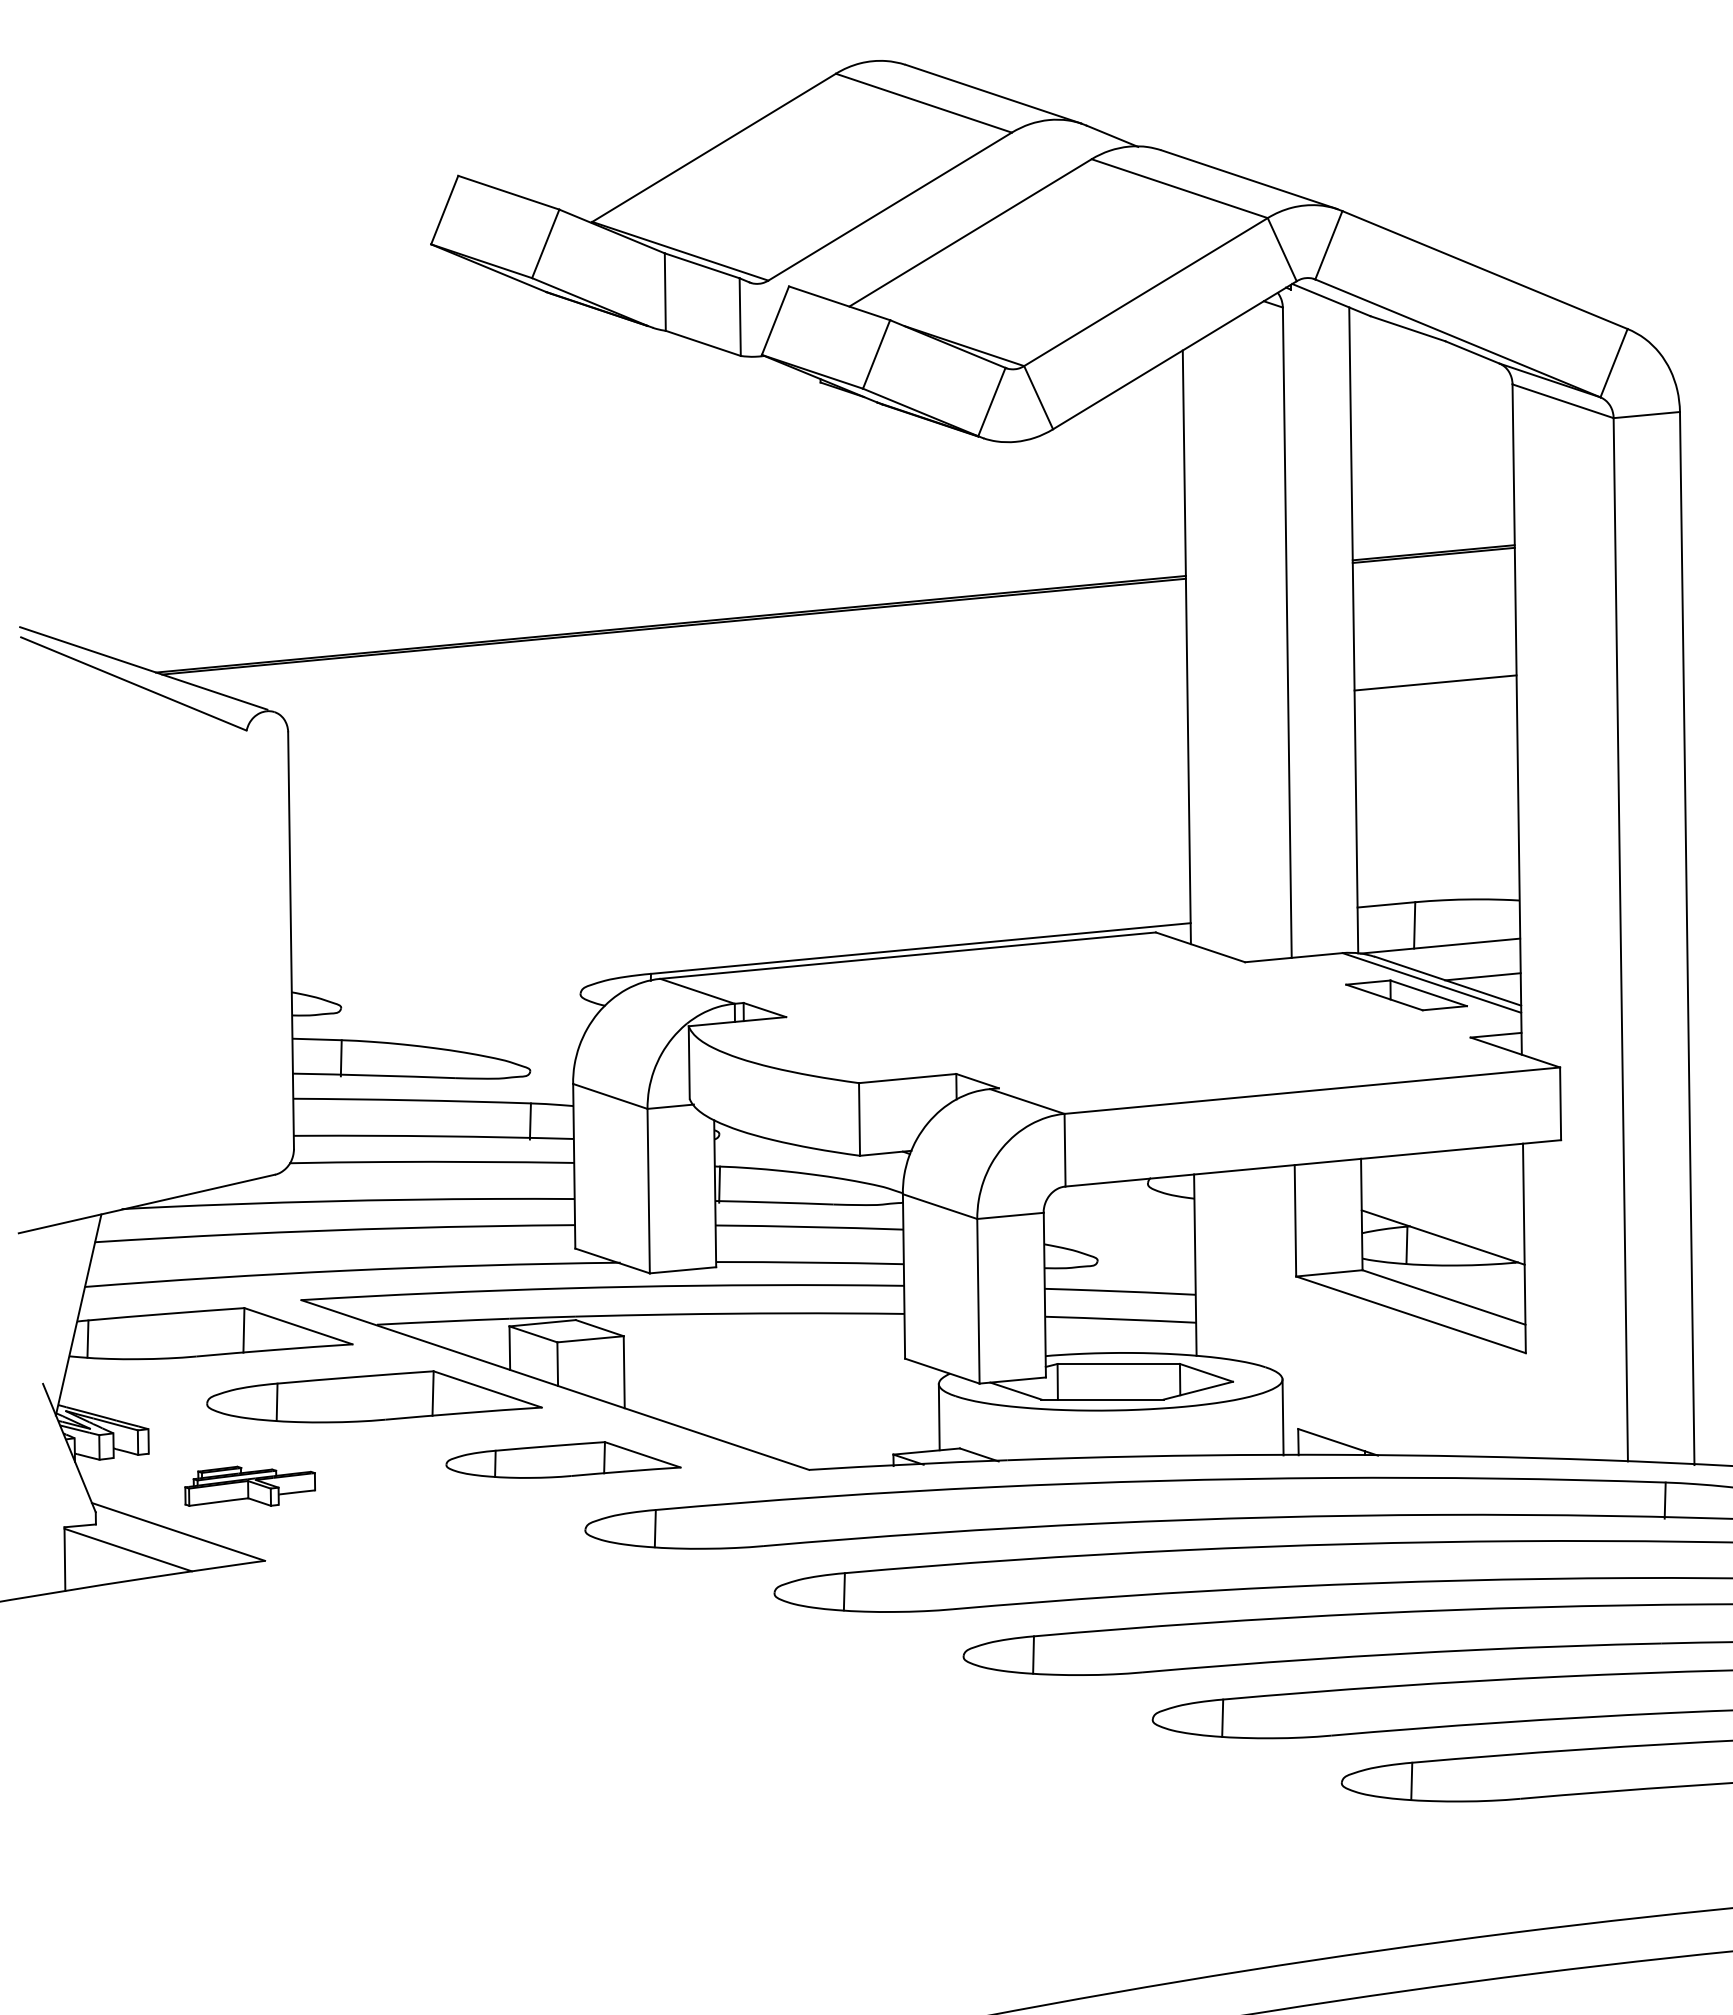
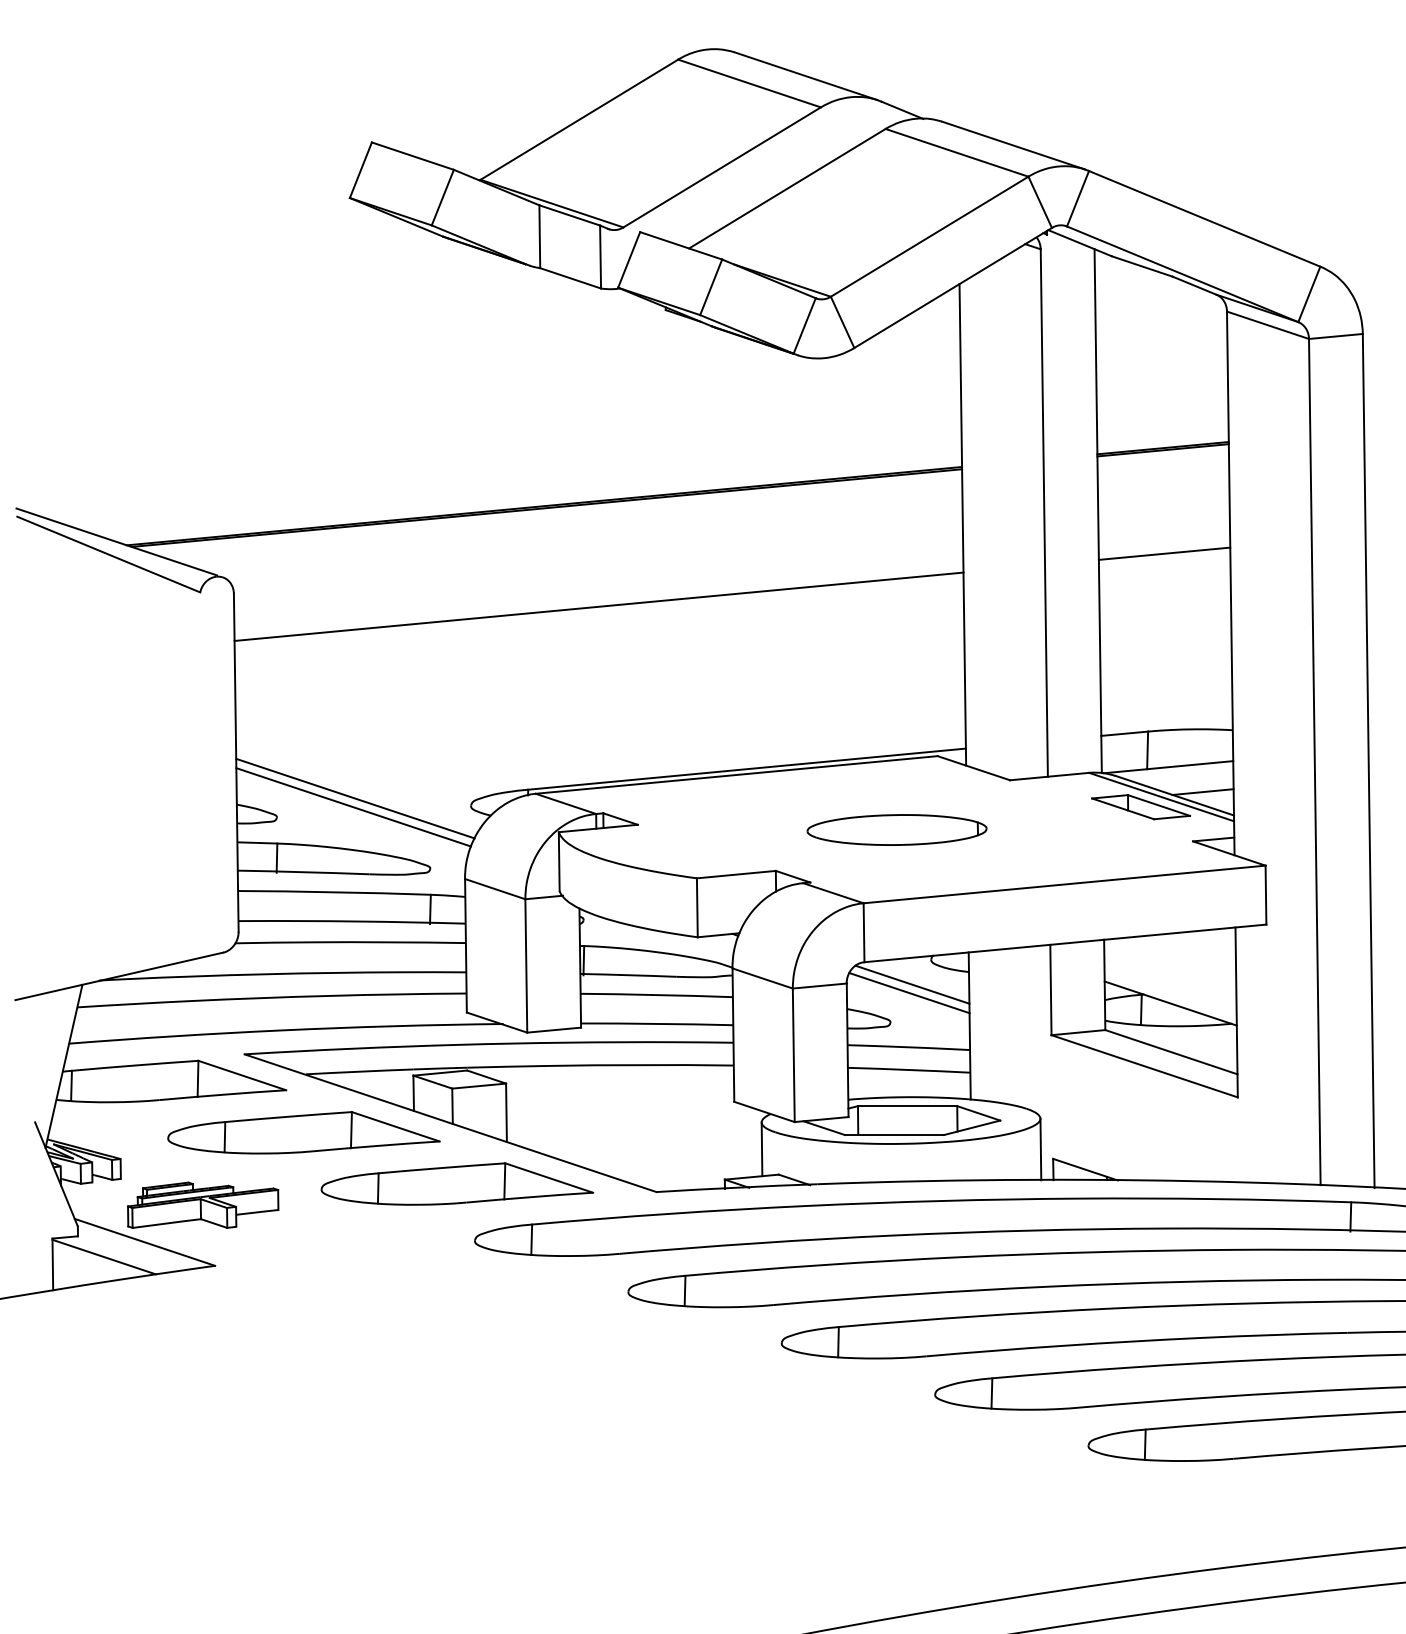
line: (738, 748) -> (599, 606), added
line: (437, 984) -> (355, 798), added
line: (435, 995) -> (353, 807), added
part: (1105, 1023) -> (896, 829), added
line: (1124, 1213) -> (912, 984), added
line: (1120, 1224) -> (909, 993), added
part: (563, 1459) -> (457, 1183), size x1.43
part: (249, 1486) -> (202, 1205), size x1.43

